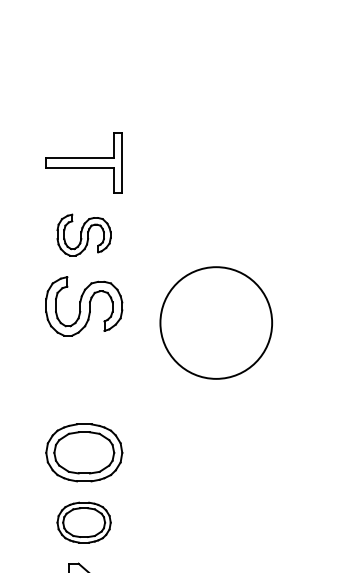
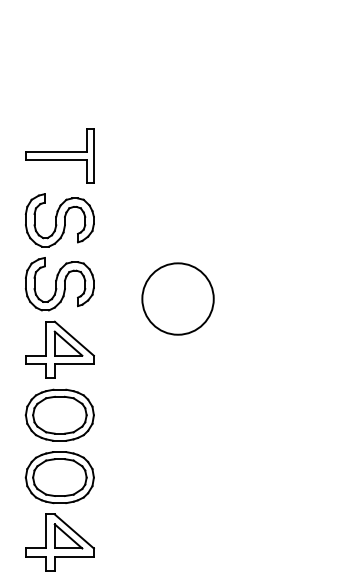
part: (83, 235) -> (59, 220), size x1.43
circle: (215, 322) -> (177, 298), size x0.71
part: (83, 379) -> (59, 349), added
part: (83, 522) -> (59, 477), size x1.43

